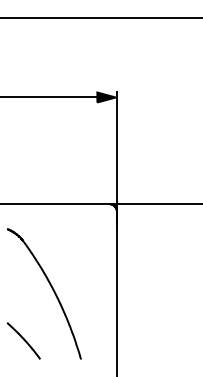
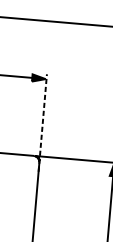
line: (117, 157) -> (43, 122), solid -> dashed

